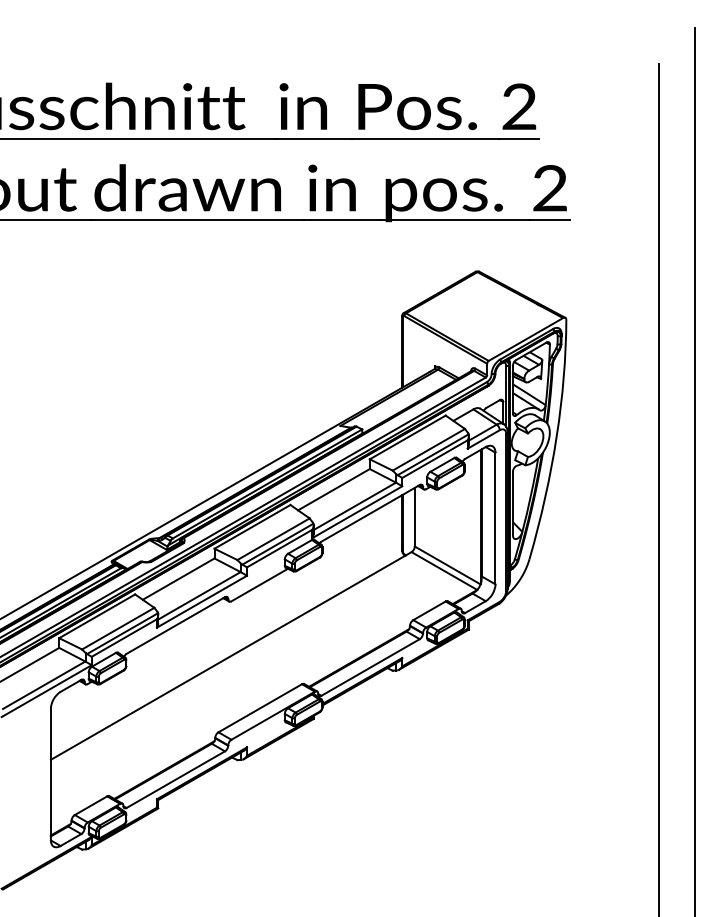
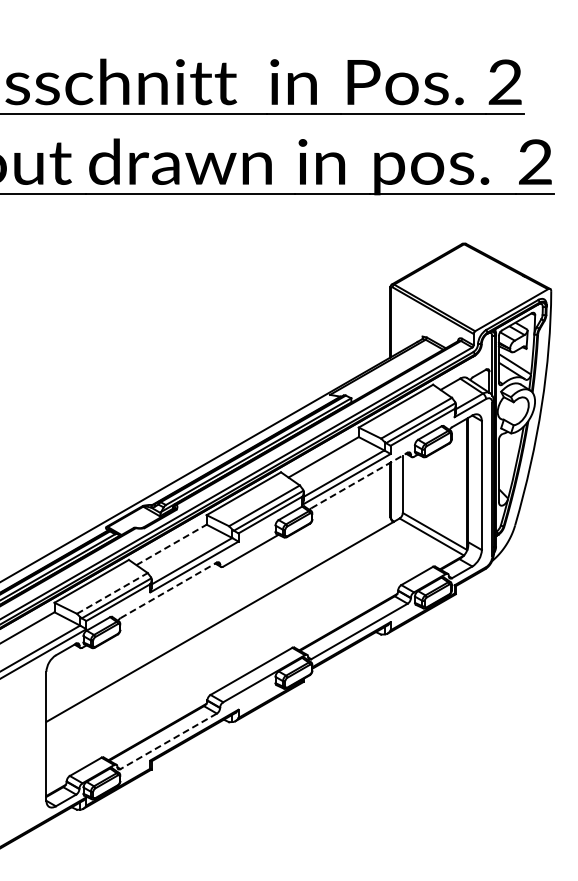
line: (370, 513) -> (359, 480), solid -> dashed
line: (179, 578) -> (172, 544), solid -> dashed
line: (175, 625) -> (168, 590), solid -> dashed
line: (118, 628) -> (112, 593), solid -> dashed
line: (175, 779) -> (168, 741), solid -> dashed

